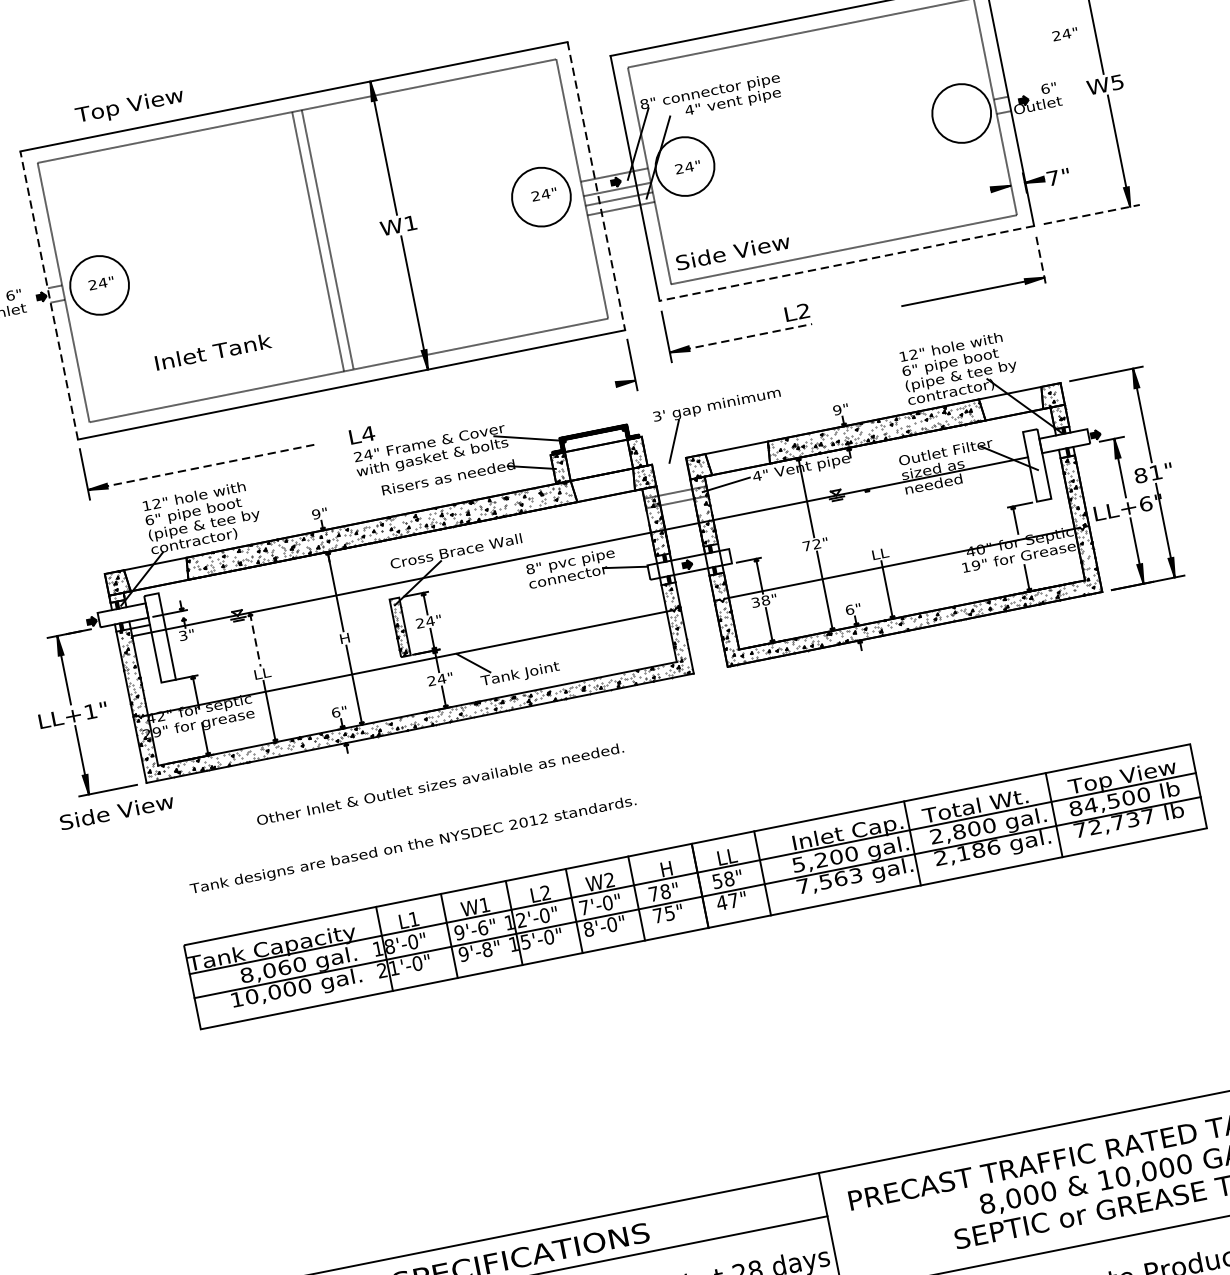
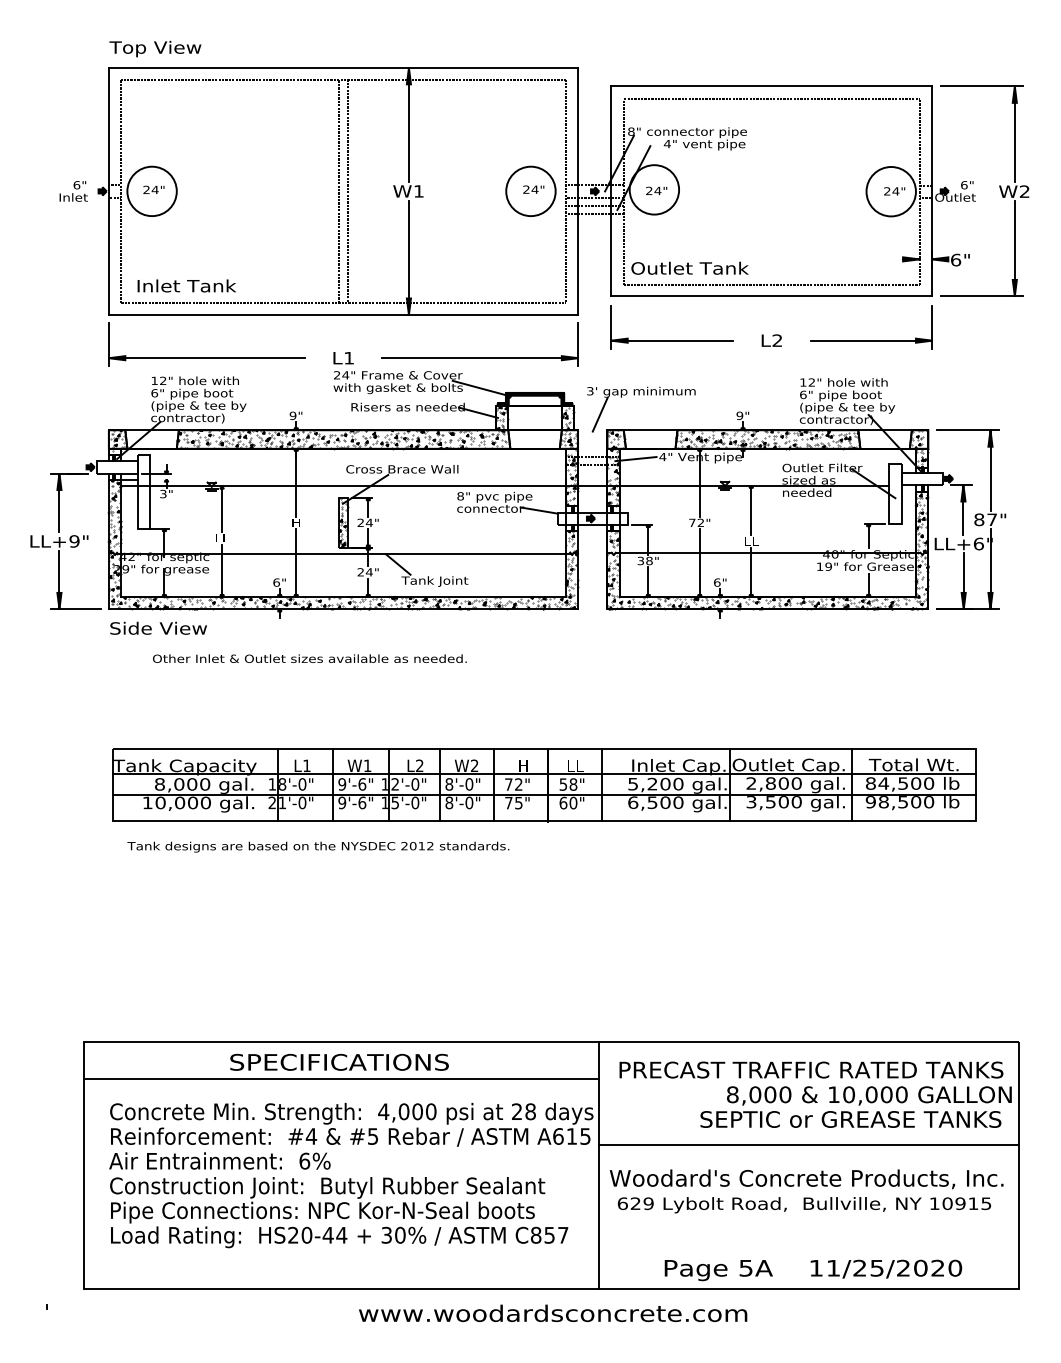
text: (1065, 34) -> (894, 191), moved
text: (1117, 82) -> (1024, 191), W5 -> W2
text: (129, 106) -> (155, 48), moved
text: (1053, 177) -> (956, 259), 7" -> 6"
line: (596, 186) -> (578, 191), dashed -> solid
line: (1092, 214) -> (982, 296), dashed -> solid
text: (744, 248) -> (689, 267), Side View -> Outlet Tank
line: (1041, 262) -> (932, 327), dashed -> solid
line: (846, 263) -> (771, 296), dashed -> solid
line: (48, 295) -> (108, 191), dashed -> solid
text: (796, 312) -> (771, 340), moved
line: (741, 338) -> (672, 340), dashed -> solid
text: (212, 351) -> (186, 285), moved
line: (521, 403) -> (480, 358), added
text: (367, 434) -> (348, 358), L4 -> L1
line: (203, 467) -> (207, 358), dashed -> solid
text: (1155, 472) -> (991, 519), 81" -> 87"
line: (873, 517) -> (751, 510), added
line: (255, 639) -> (222, 509), dashed -> solid
text: (90, 711) -> (74, 541), LL+1" -> LL+9"
text: (1122, 777) -> (914, 765), Top View -> Total Wt.
text: (439, 783) -> (309, 658), moved
text: (975, 806) -> (788, 765), Total Wt. -> Outlet Cap.
text: (116, 810) -> (158, 627), moved
text: (1113, 823) -> (899, 802), 72,737 -> 98,500
text: (413, 845) -> (318, 846), moved
text: (966, 853) -> (773, 802), 2,186 -> 3,500
text: (829, 880) -> (655, 802), 7,563 -> 6,500
text: (665, 891) -> (518, 784), 78" -> 72"
text: (727, 901) -> (568, 802), 47" -> 60"
text: (584, 907) -> (449, 784), 7'-0" -> 8'-0"
text: (487, 949) -> (362, 802), 9'-8" -> 9'-6"
text: (284, 967) -> (192, 784), 8,060 -> 8,000

